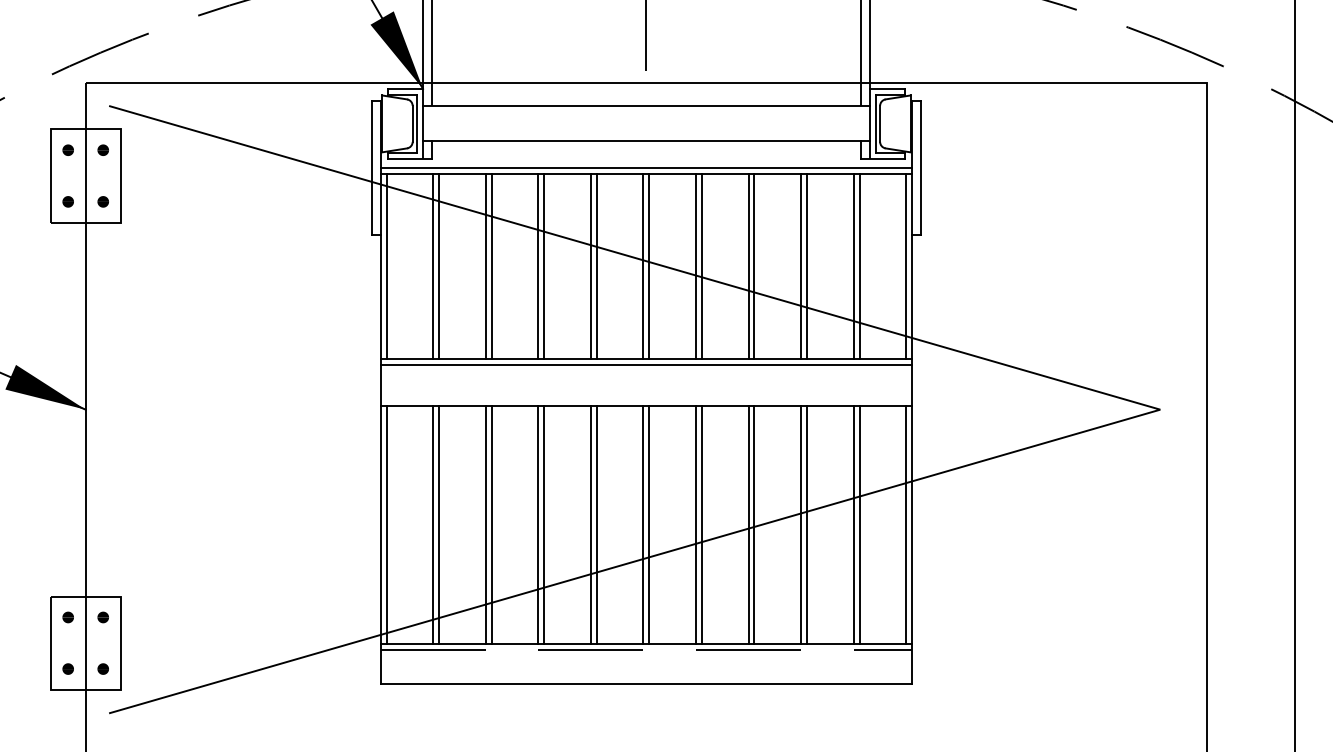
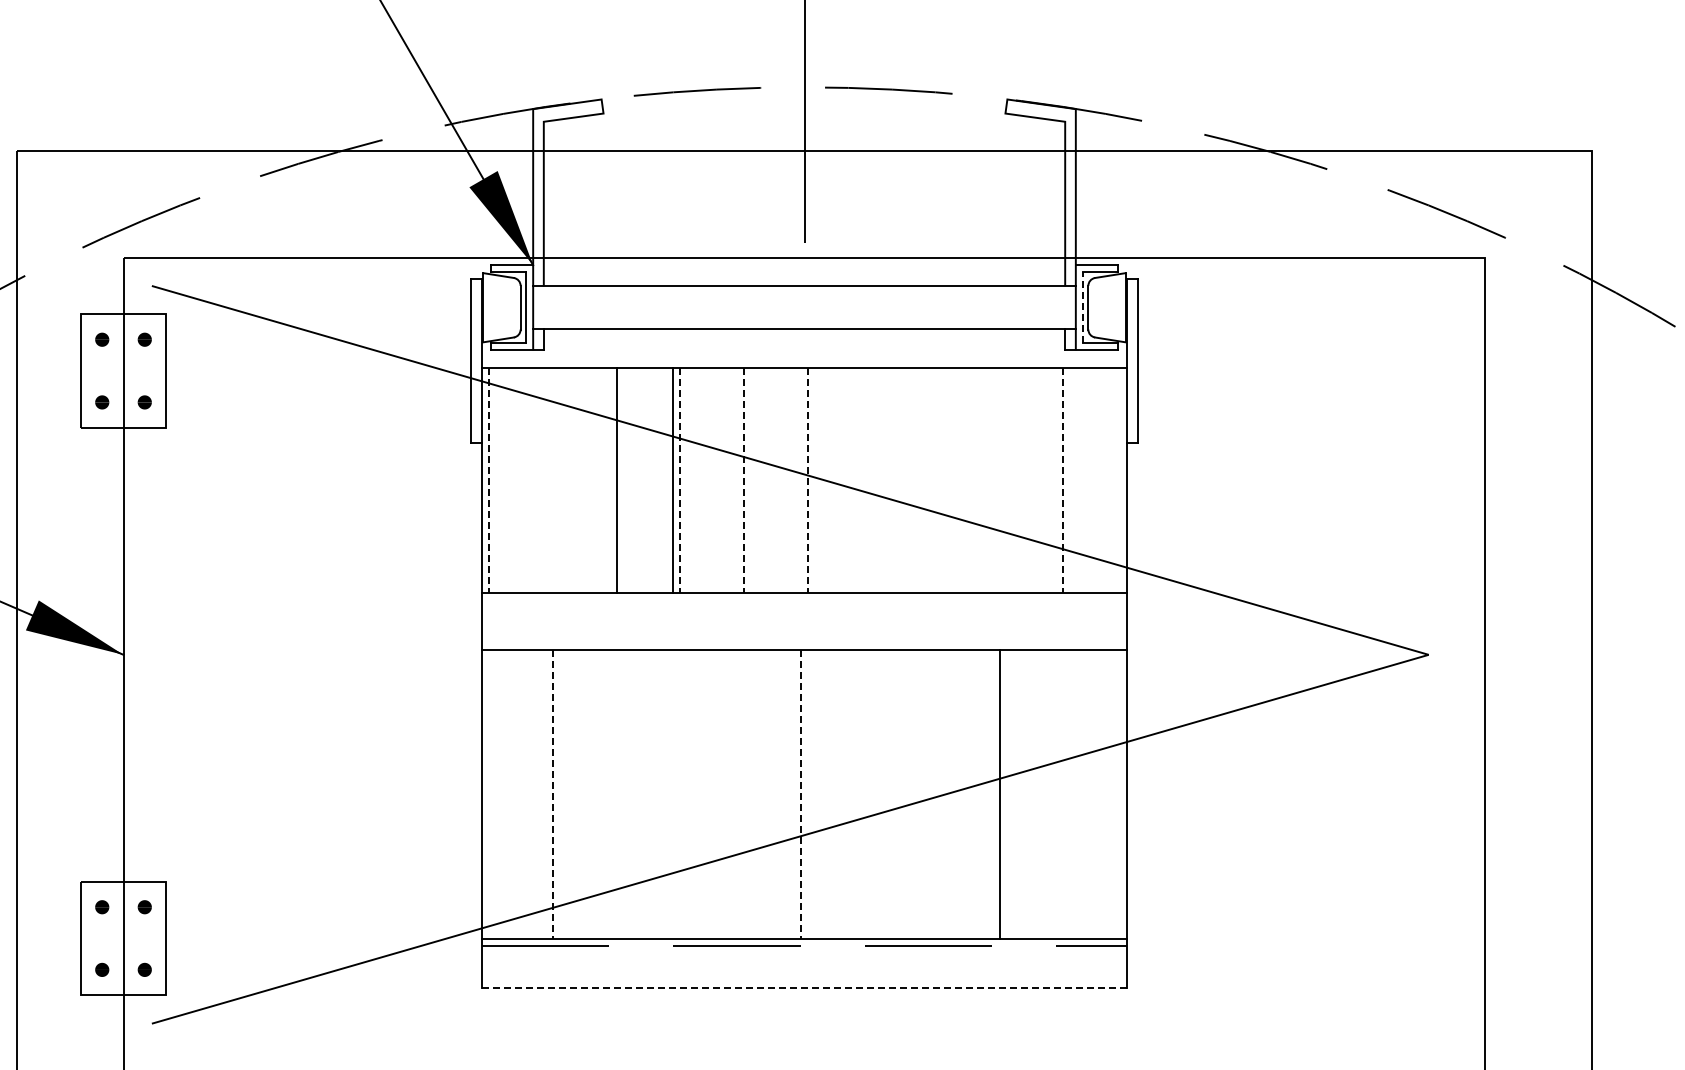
line: (875, 123) -> (1082, 307), solid -> dashed
line: (646, 167) -> (804, 360), removed
line: (386, 266) -> (488, 480), solid -> dashed
line: (433, 266) -> (545, 480), removed
line: (438, 266) -> (552, 480), removed
line: (485, 266) -> (609, 480), removed
line: (544, 266) -> (680, 480), solid -> dashed
line: (591, 266) -> (737, 480), removed
line: (596, 266) -> (744, 480), solid -> dashed
line: (643, 266) -> (800, 480), removed
line: (649, 266) -> (808, 480), solid -> dashed
line: (695, 266) -> (864, 480), removed
line: (701, 266) -> (871, 480), removed
line: (748, 266) -> (928, 480), removed
line: (754, 266) -> (935, 480), removed
line: (801, 266) -> (992, 480), removed
line: (806, 266) -> (999, 480), removed
line: (853, 266) -> (1056, 480), removed
line: (859, 266) -> (1063, 480), solid -> dashed
line: (906, 266) -> (1120, 480), removed
line: (646, 364) -> (804, 600), removed
line: (386, 524) -> (488, 794), removed
line: (433, 524) -> (545, 794), removed
line: (438, 524) -> (552, 794), solid -> dashed
line: (485, 524) -> (609, 794), removed
line: (491, 524) -> (616, 794), removed
line: (538, 524) -> (673, 794), removed
line: (544, 524) -> (680, 794), removed
line: (591, 524) -> (737, 794), removed
line: (596, 524) -> (744, 794), removed
line: (643, 524) -> (800, 794), solid -> dashed
line: (649, 524) -> (808, 794), removed
line: (695, 524) -> (864, 794), removed
line: (701, 524) -> (871, 794), removed
line: (748, 524) -> (928, 794), removed
line: (754, 524) -> (935, 794), removed
line: (801, 524) -> (992, 794), removed
line: (853, 524) -> (1056, 794), removed
line: (859, 524) -> (1063, 794), removed
line: (906, 524) -> (1120, 794), removed
line: (646, 684) -> (804, 988), solid -> dashed

